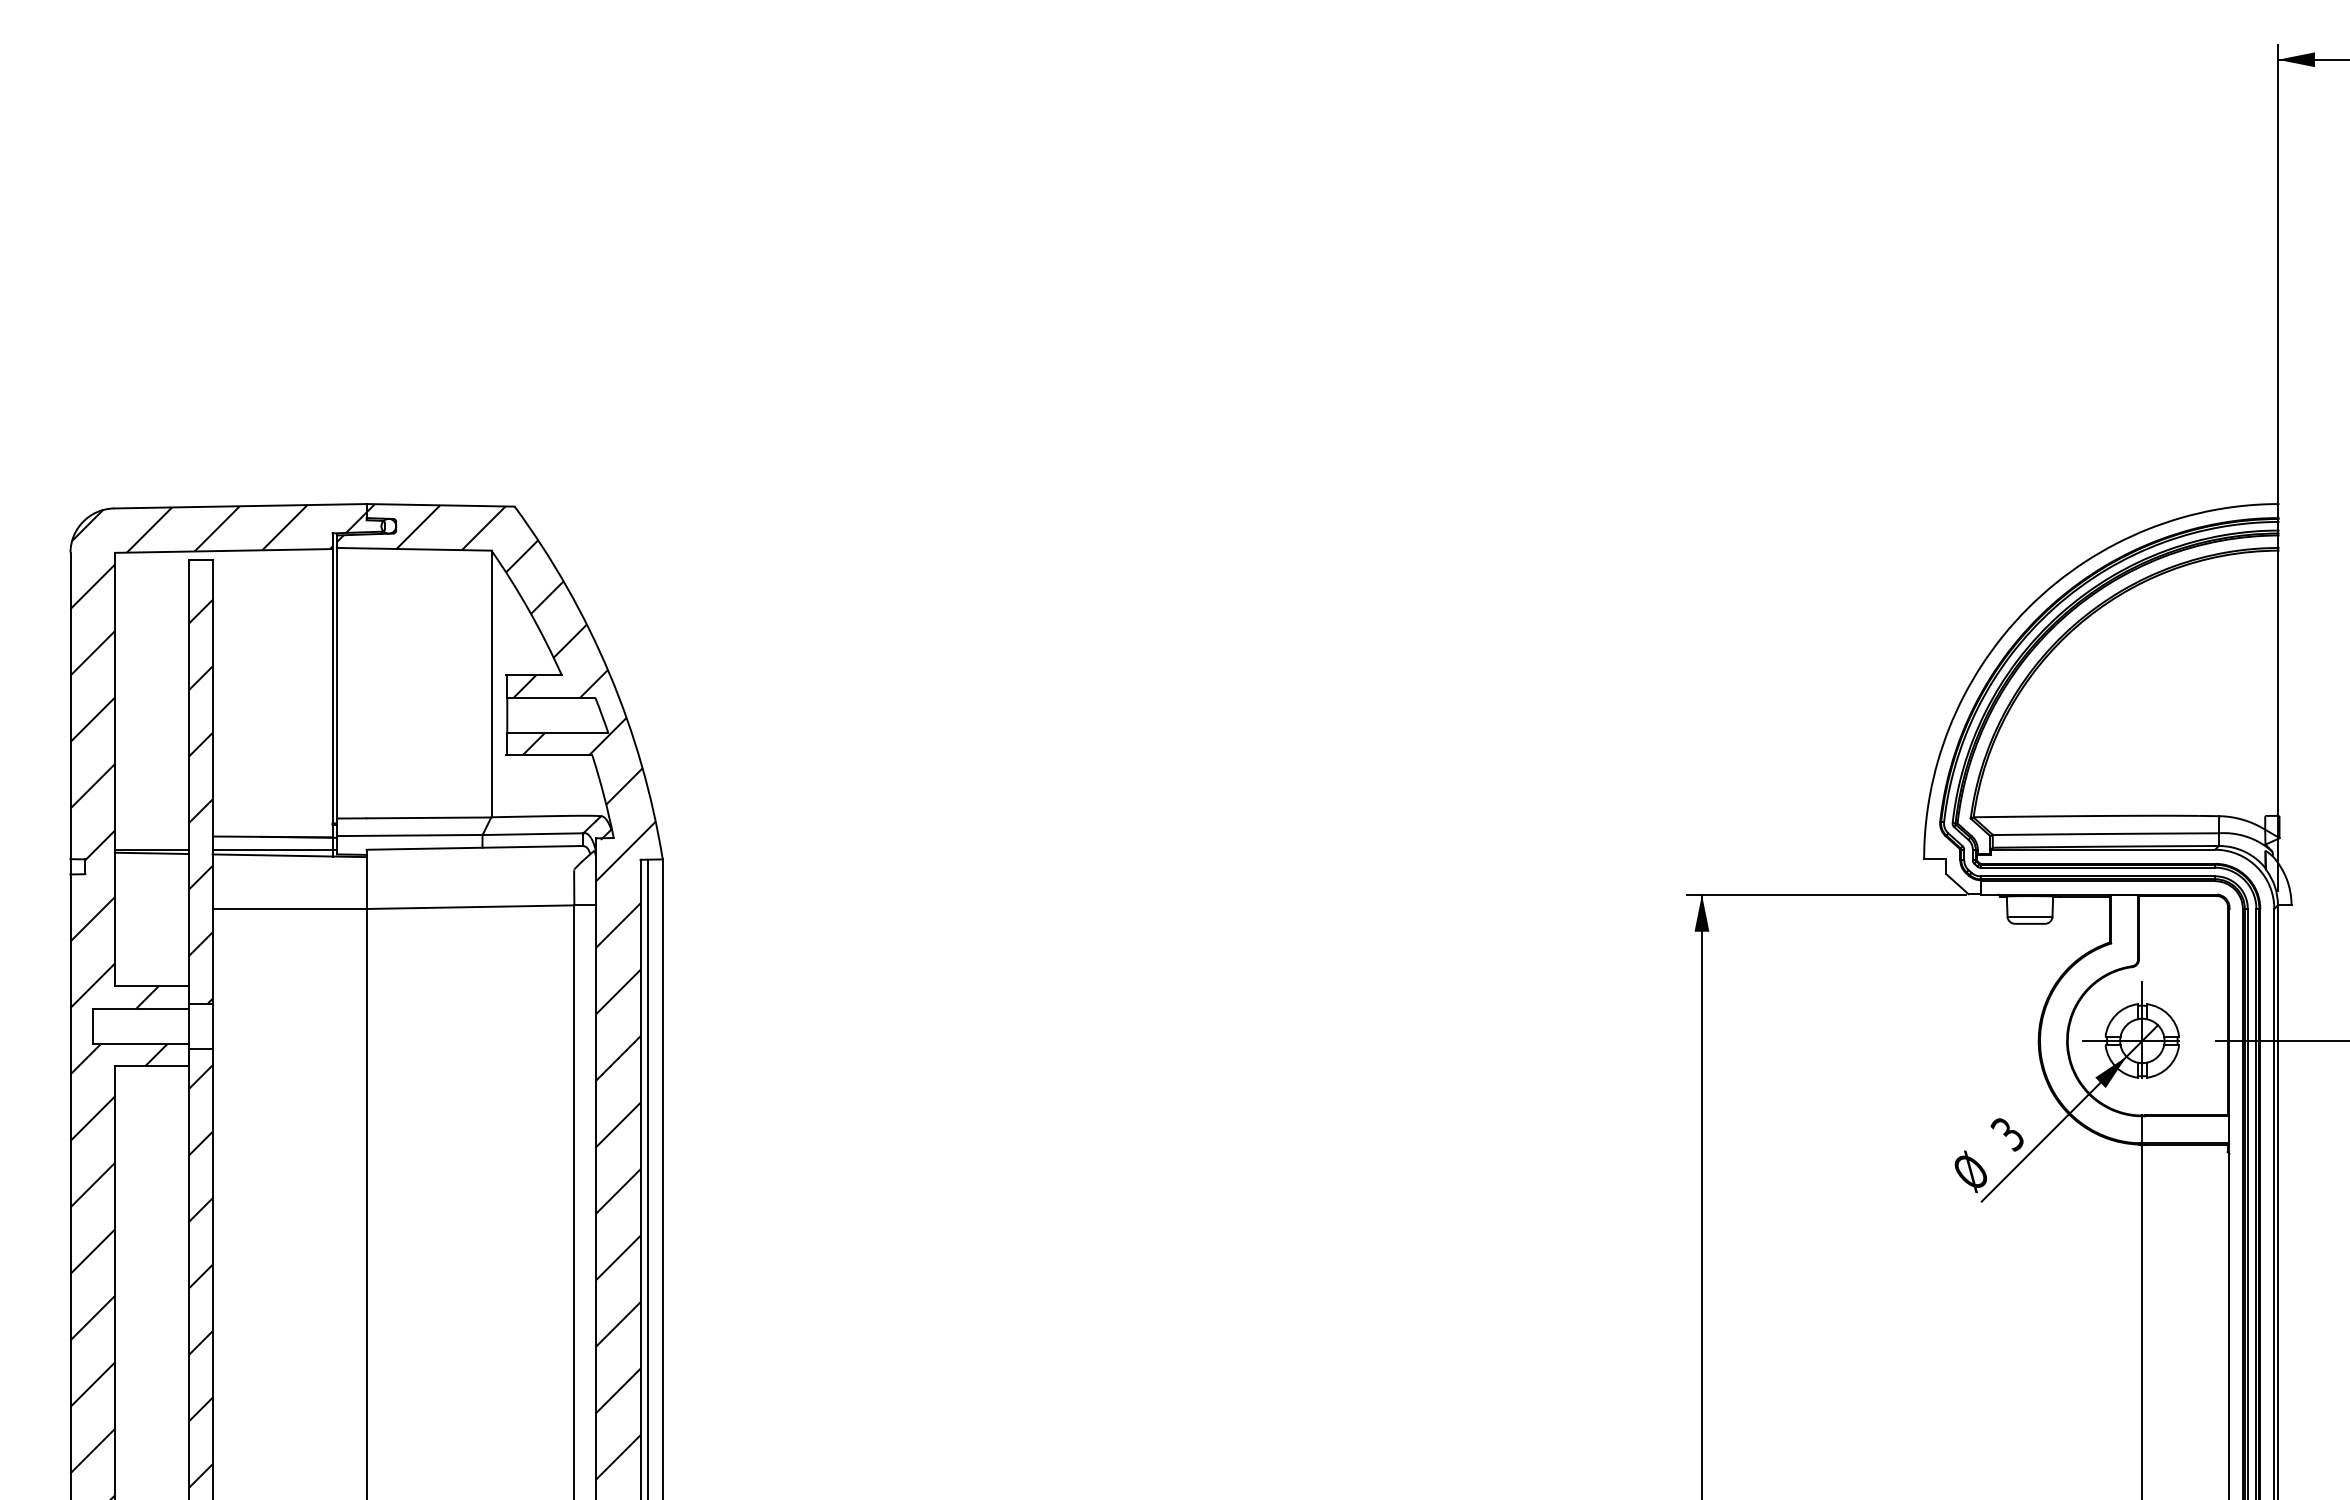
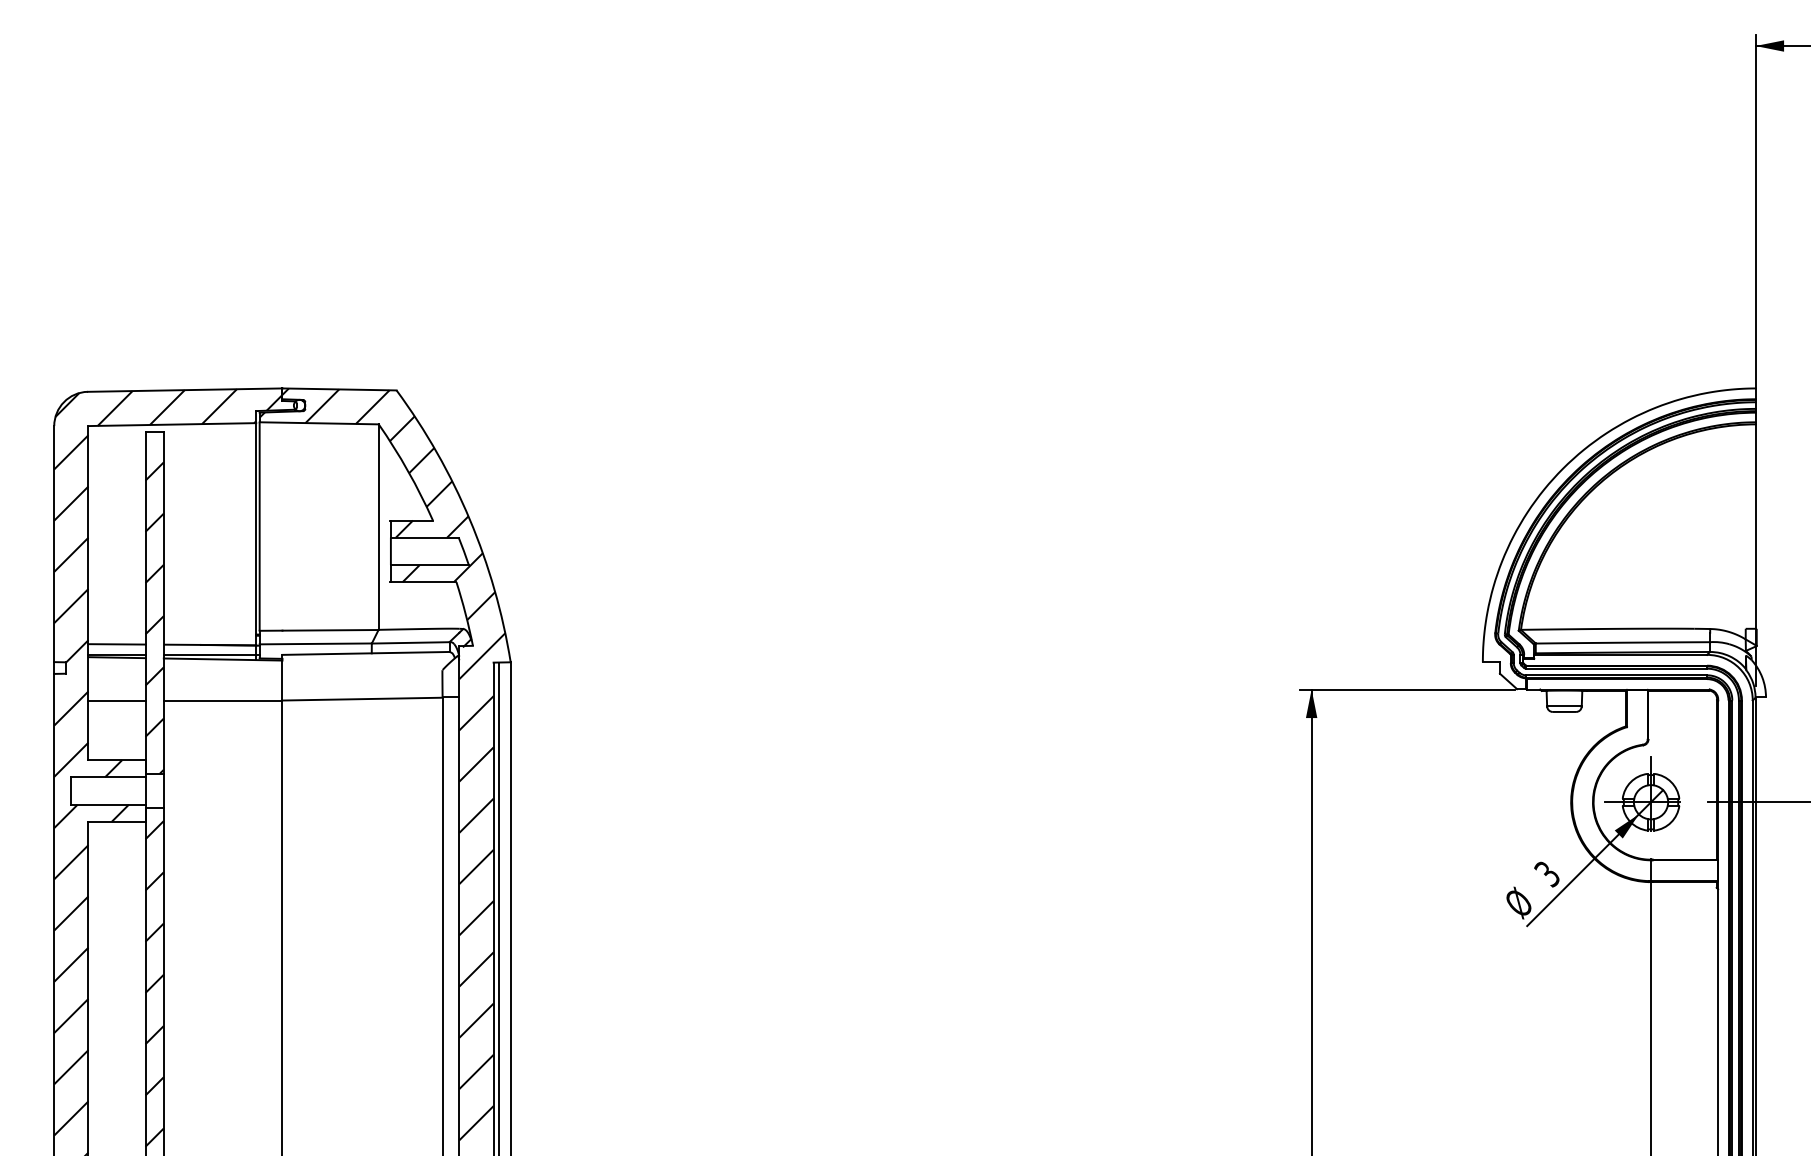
line: (151, 835) -> (116, 643), added
line: (151, 909) -> (116, 700), added

